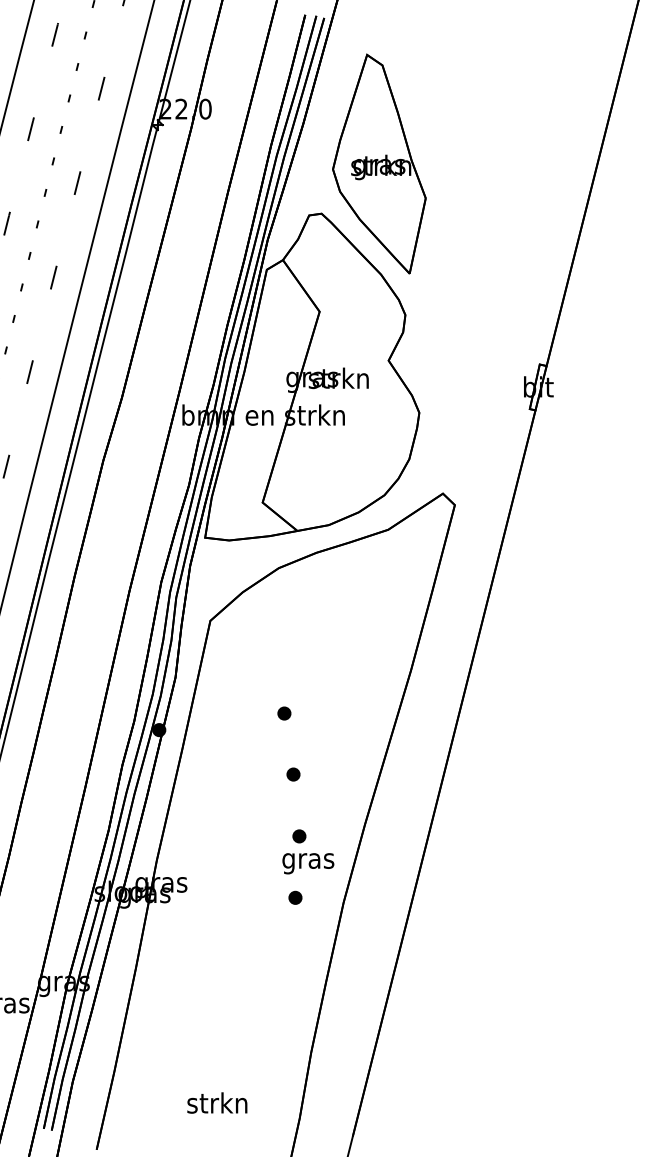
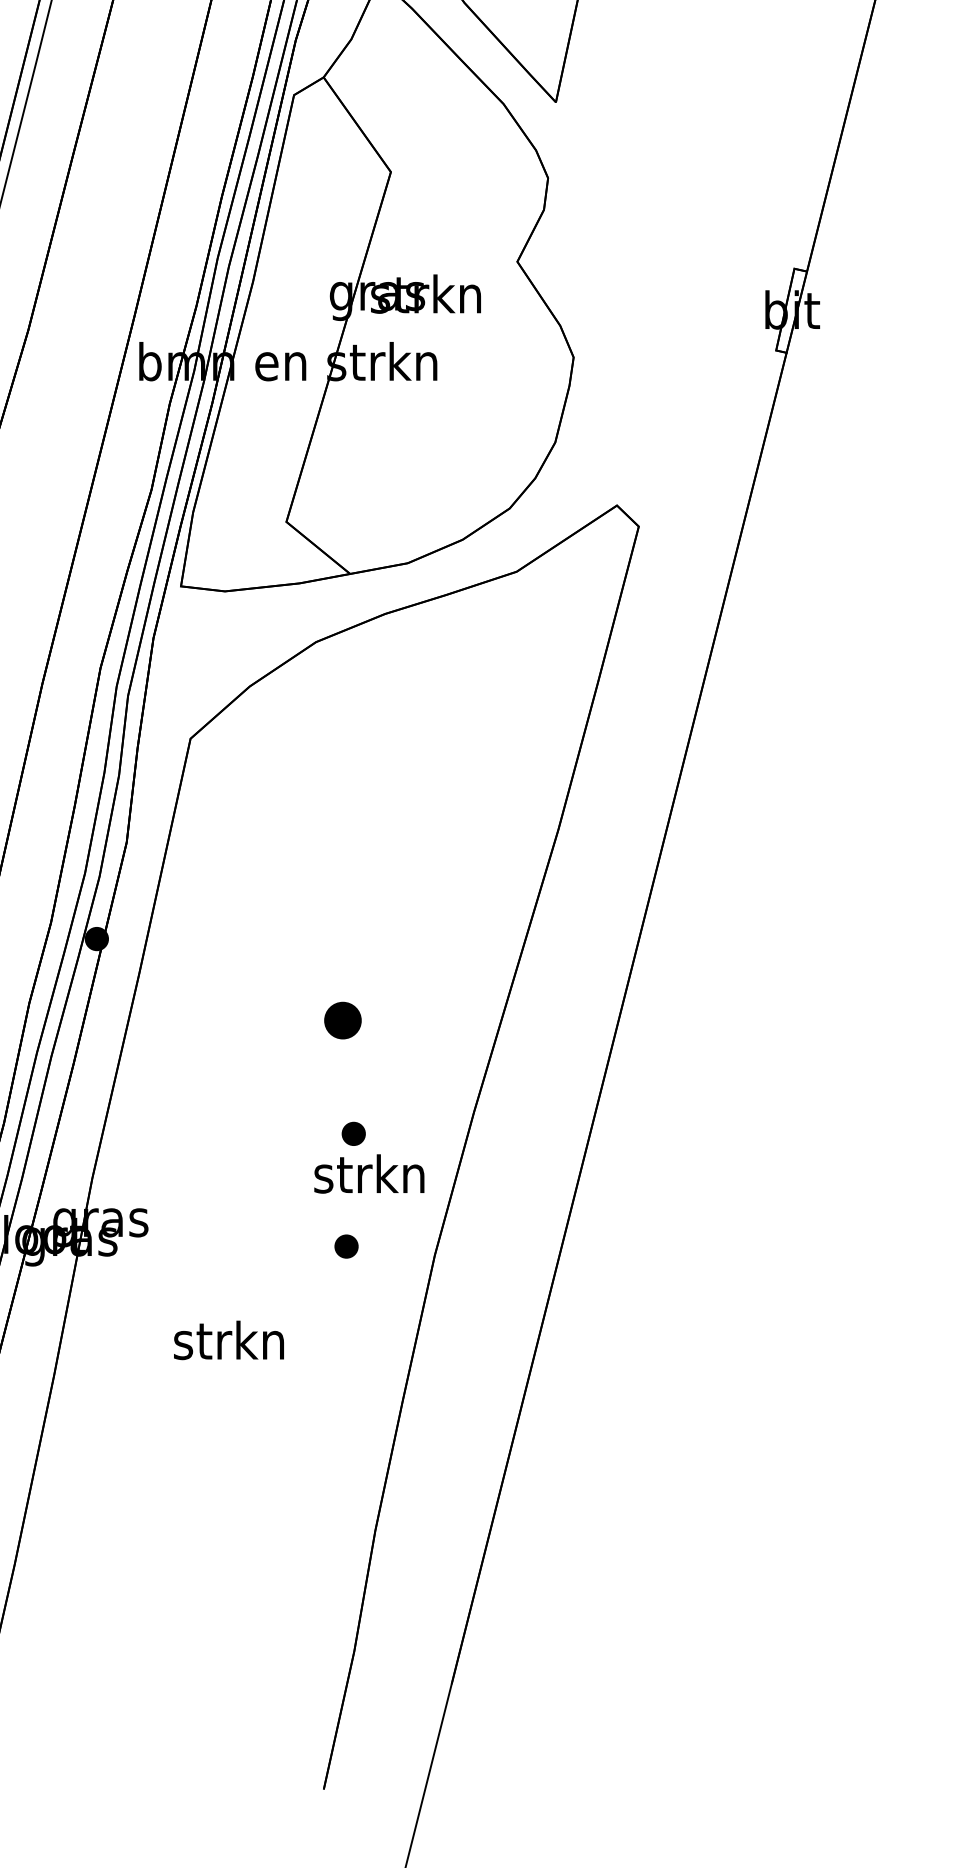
part: (284, 713) -> (326, 908), removed
part: (293, 774) -> (342, 1020), size x1.6
text: (307, 860) -> (368, 1178), gras -> strkn
text: (217, 1102) -> (229, 1339), moved

